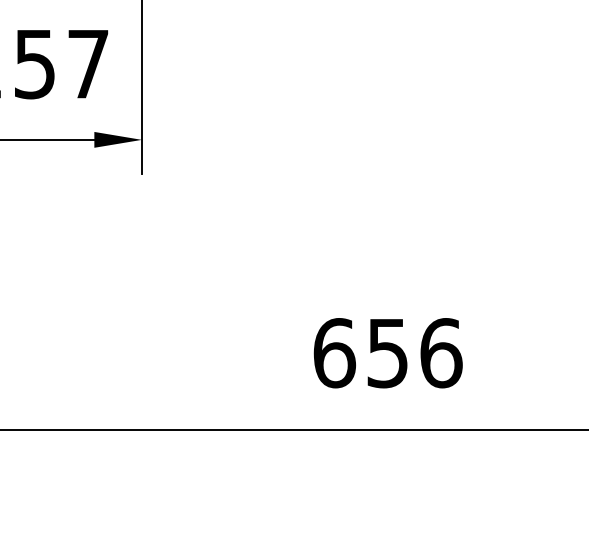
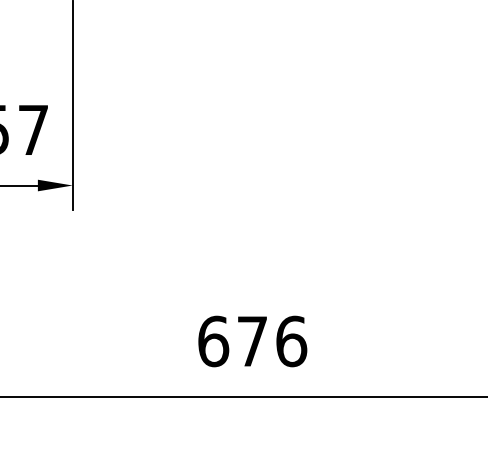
text: (386, 353) -> (251, 341), 656 -> 676

